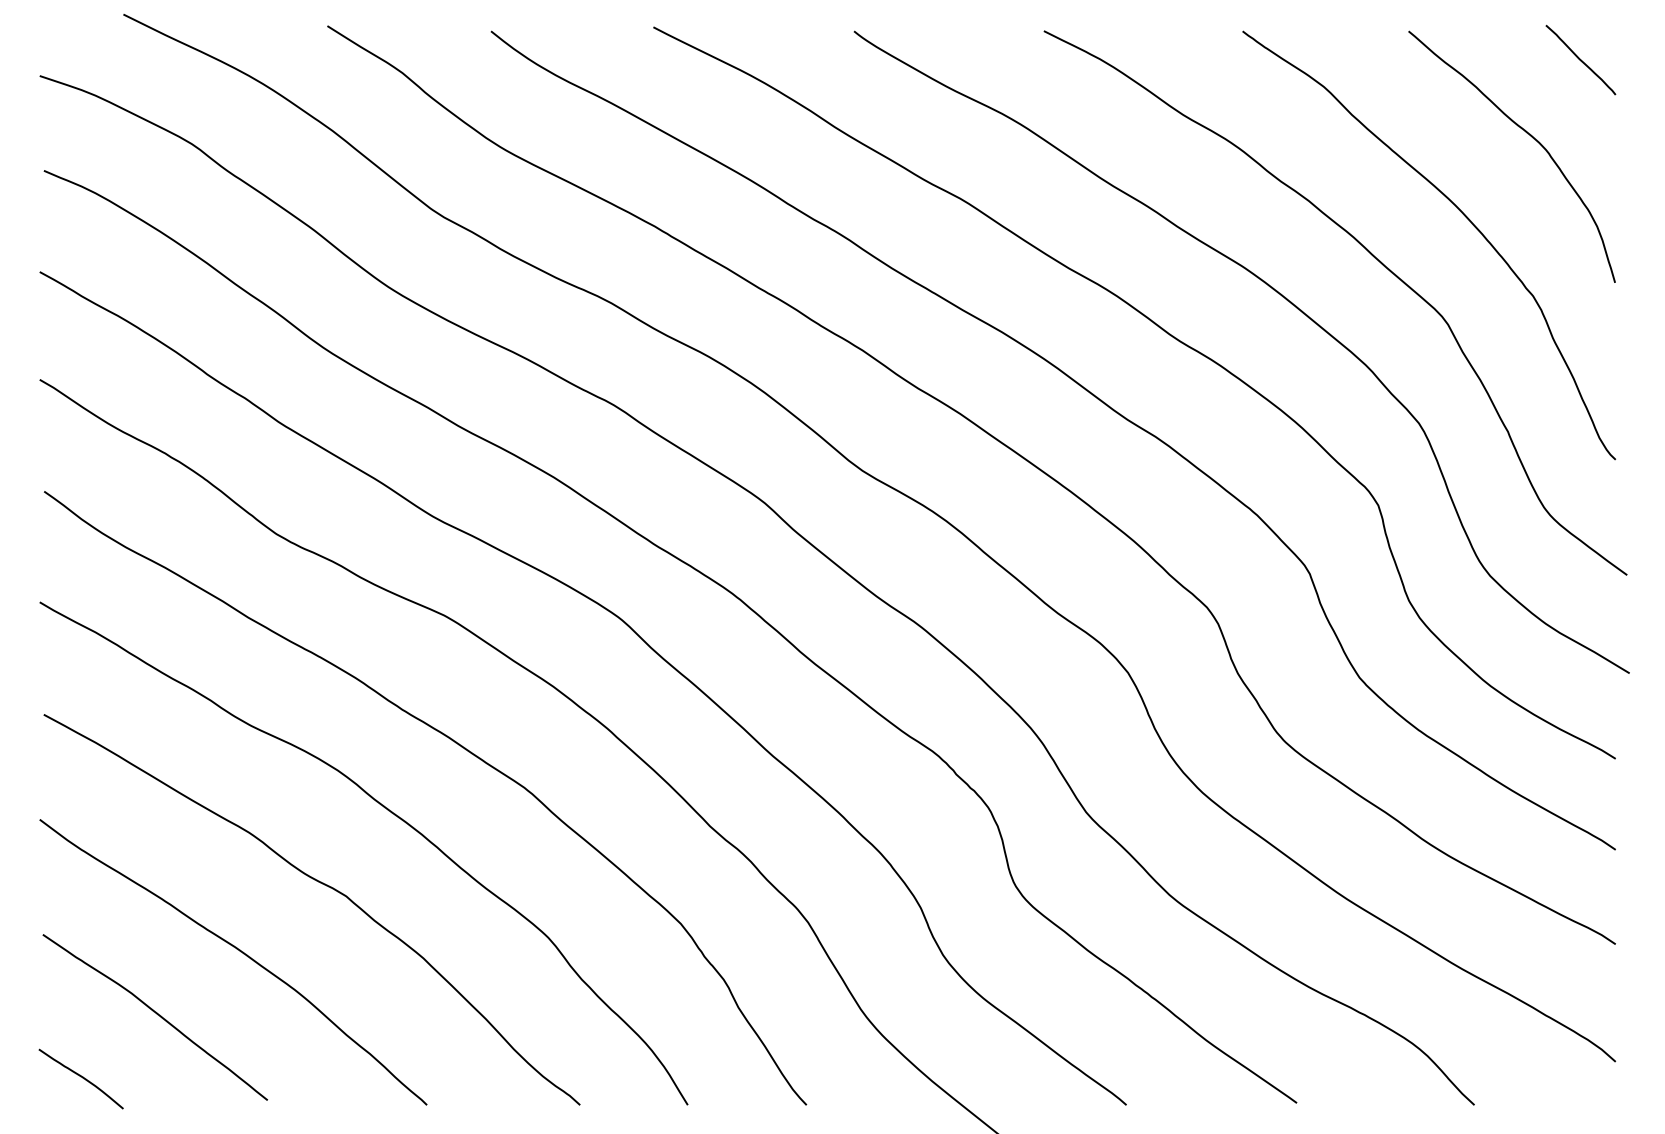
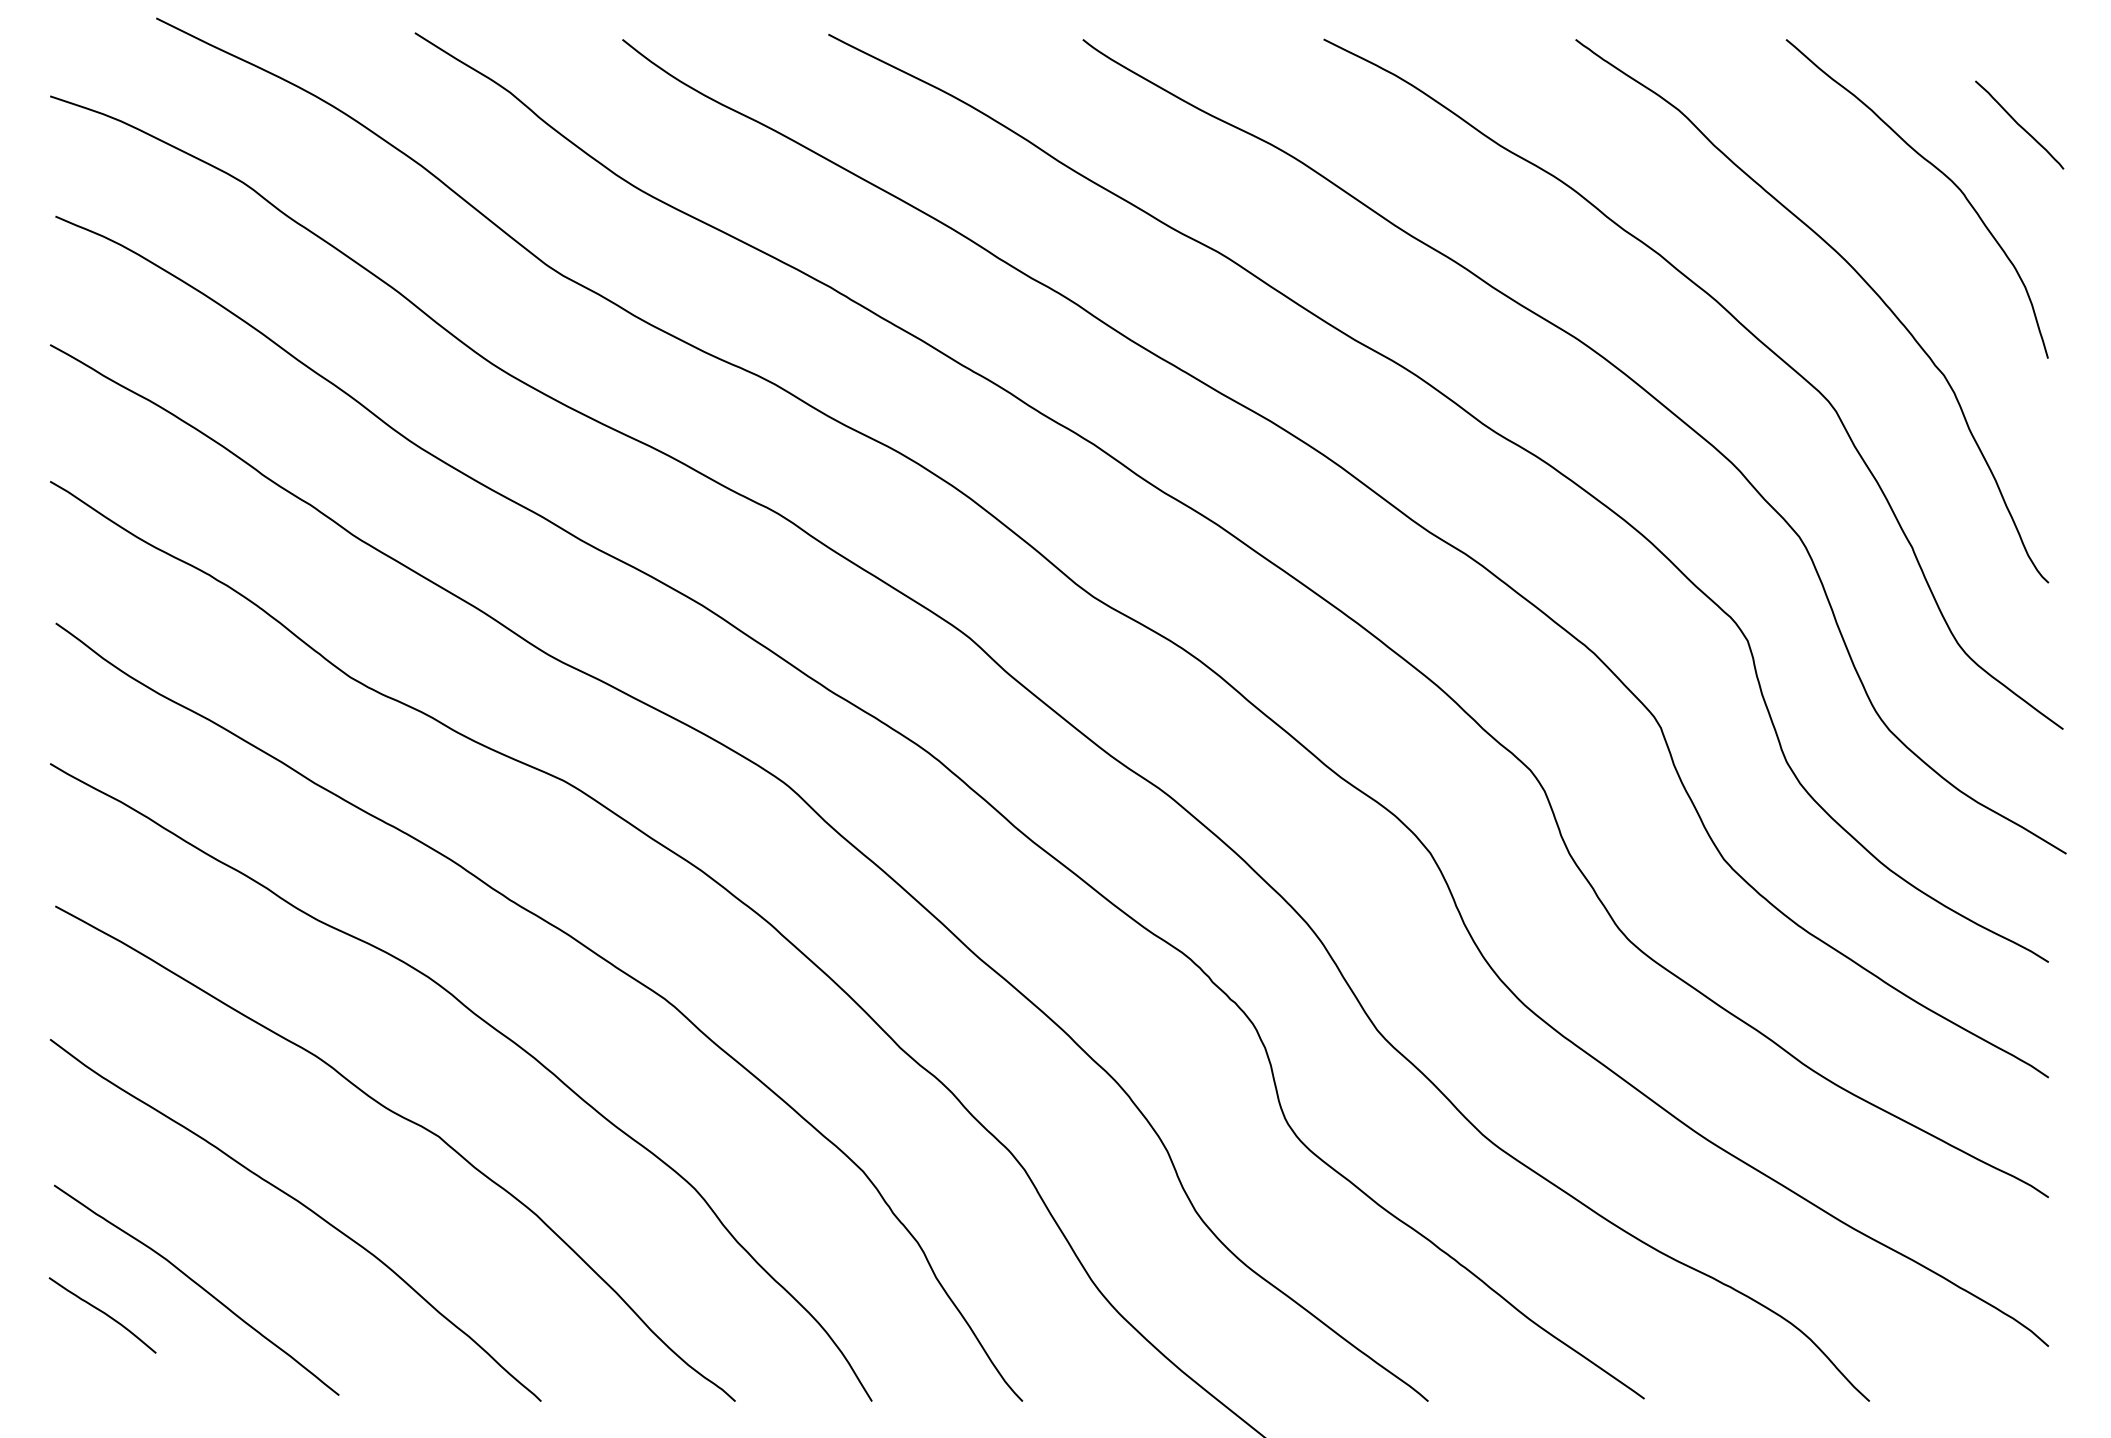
line: (1580, 59) -> (2019, 124), moved
curve: (81, 1077) -> (103, 1313), moved

